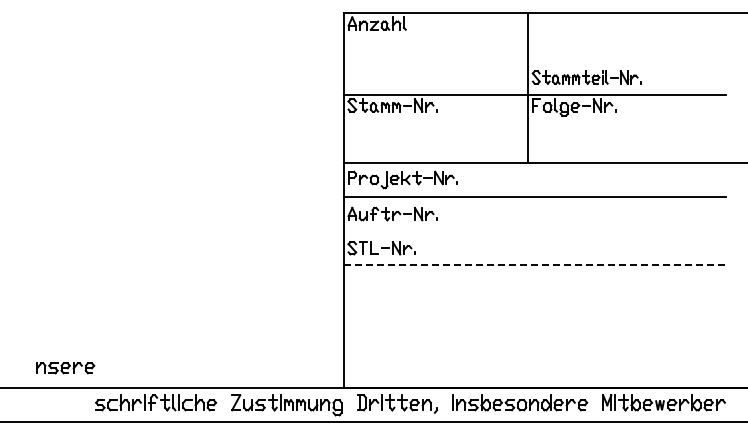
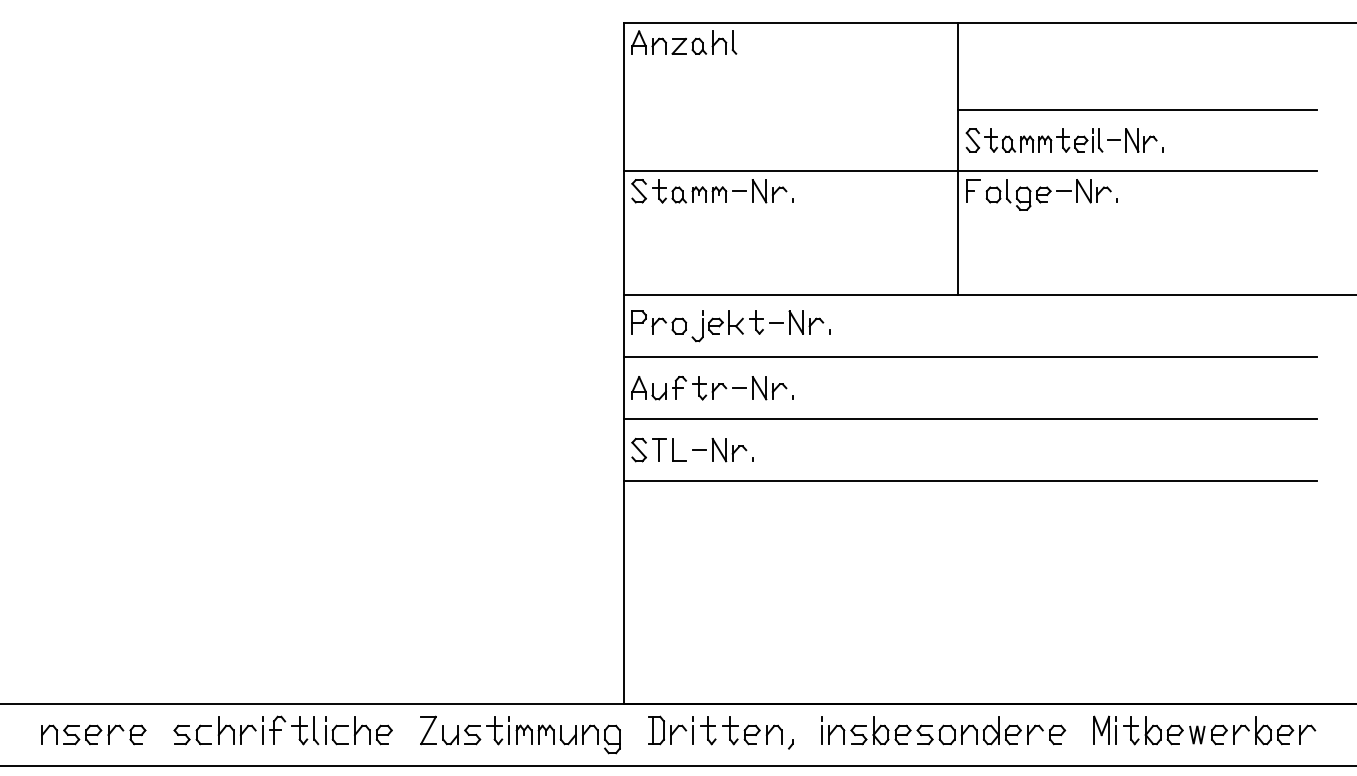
line: (627, 60) -> (1138, 109), added
line: (534, 231) -> (969, 419), added
line: (535, 265) -> (971, 481), dashed -> solid
part: (65, 368) -> (93, 735), moved

